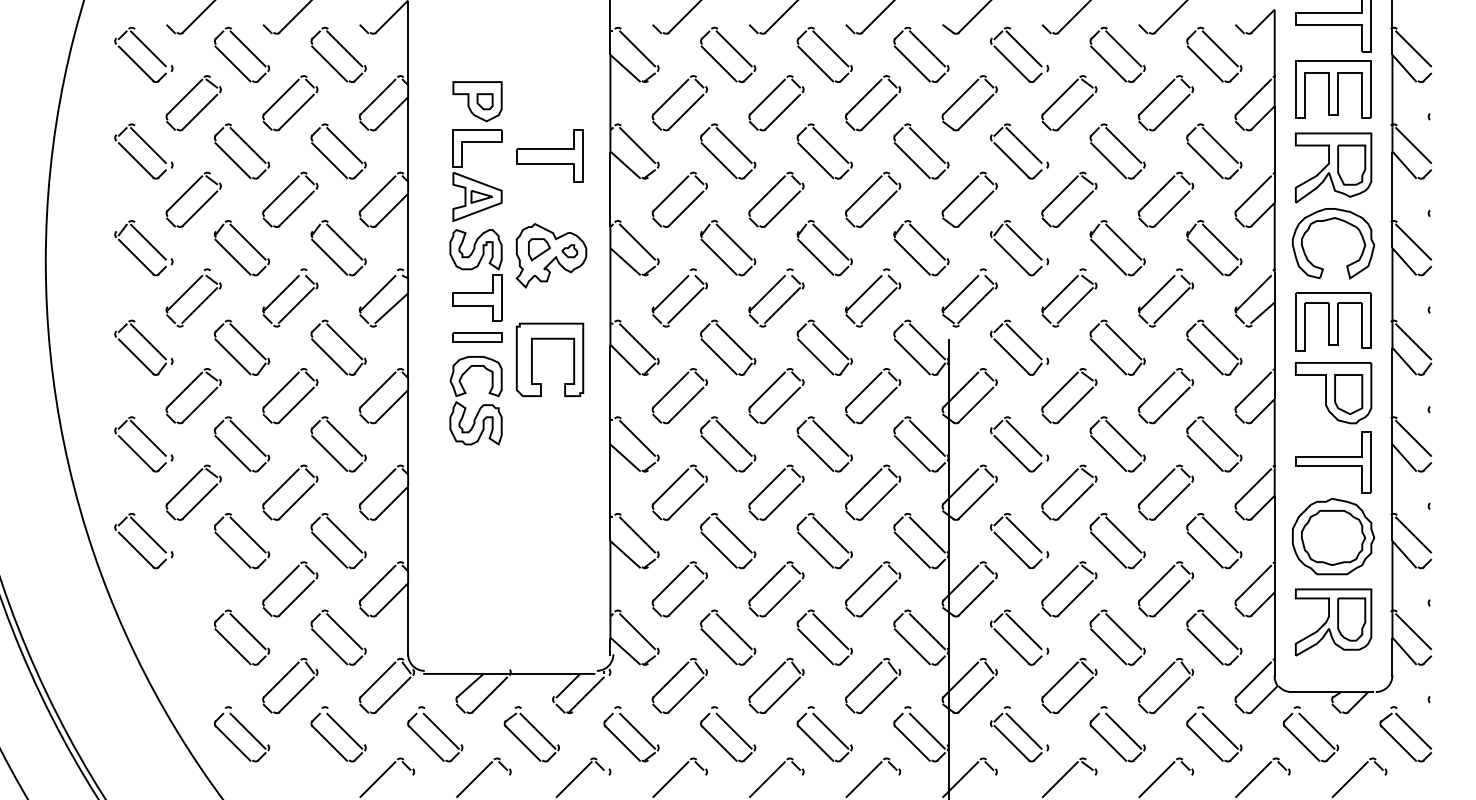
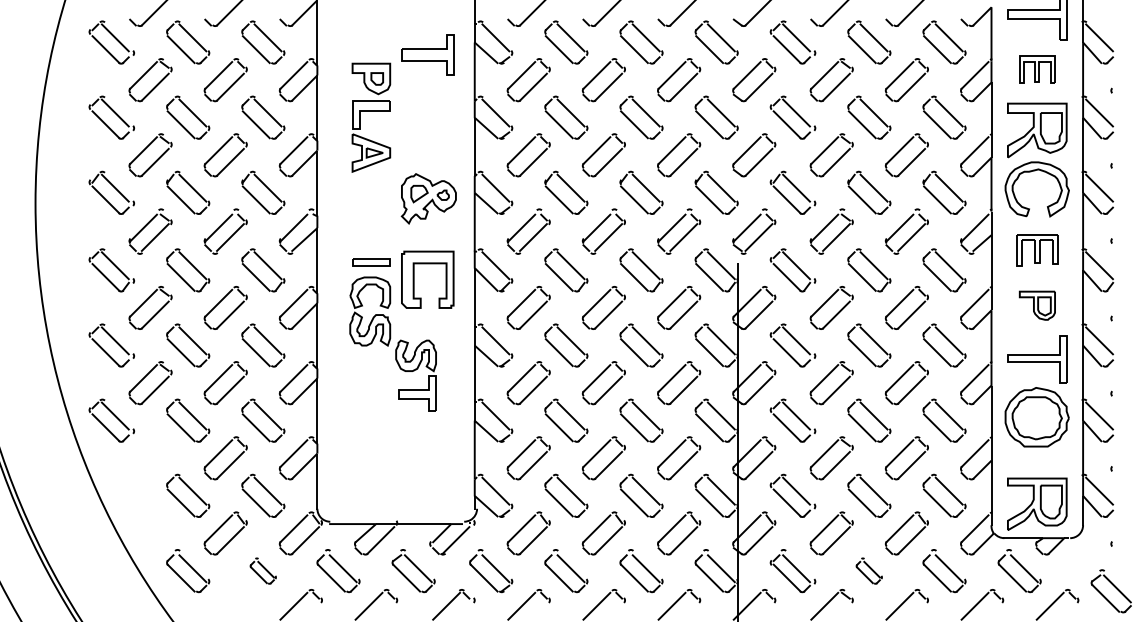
part: (1333, 89) -> (1037, 69), size x0.6
part: (549, 155) -> (427, 54), moved
part: (473, 269) -> (414, 371), moved
part: (1333, 321) -> (1037, 249), size x0.7
part: (1333, 393) -> (1037, 305), size x0.6
part: (1333, 622) -> (1037, 504), moved
part: (1410, 729) -> (1115, 587), moved
part: (338, 734) -> (263, 571), size x0.6
part: (1117, 734) -> (869, 571), size x0.6

